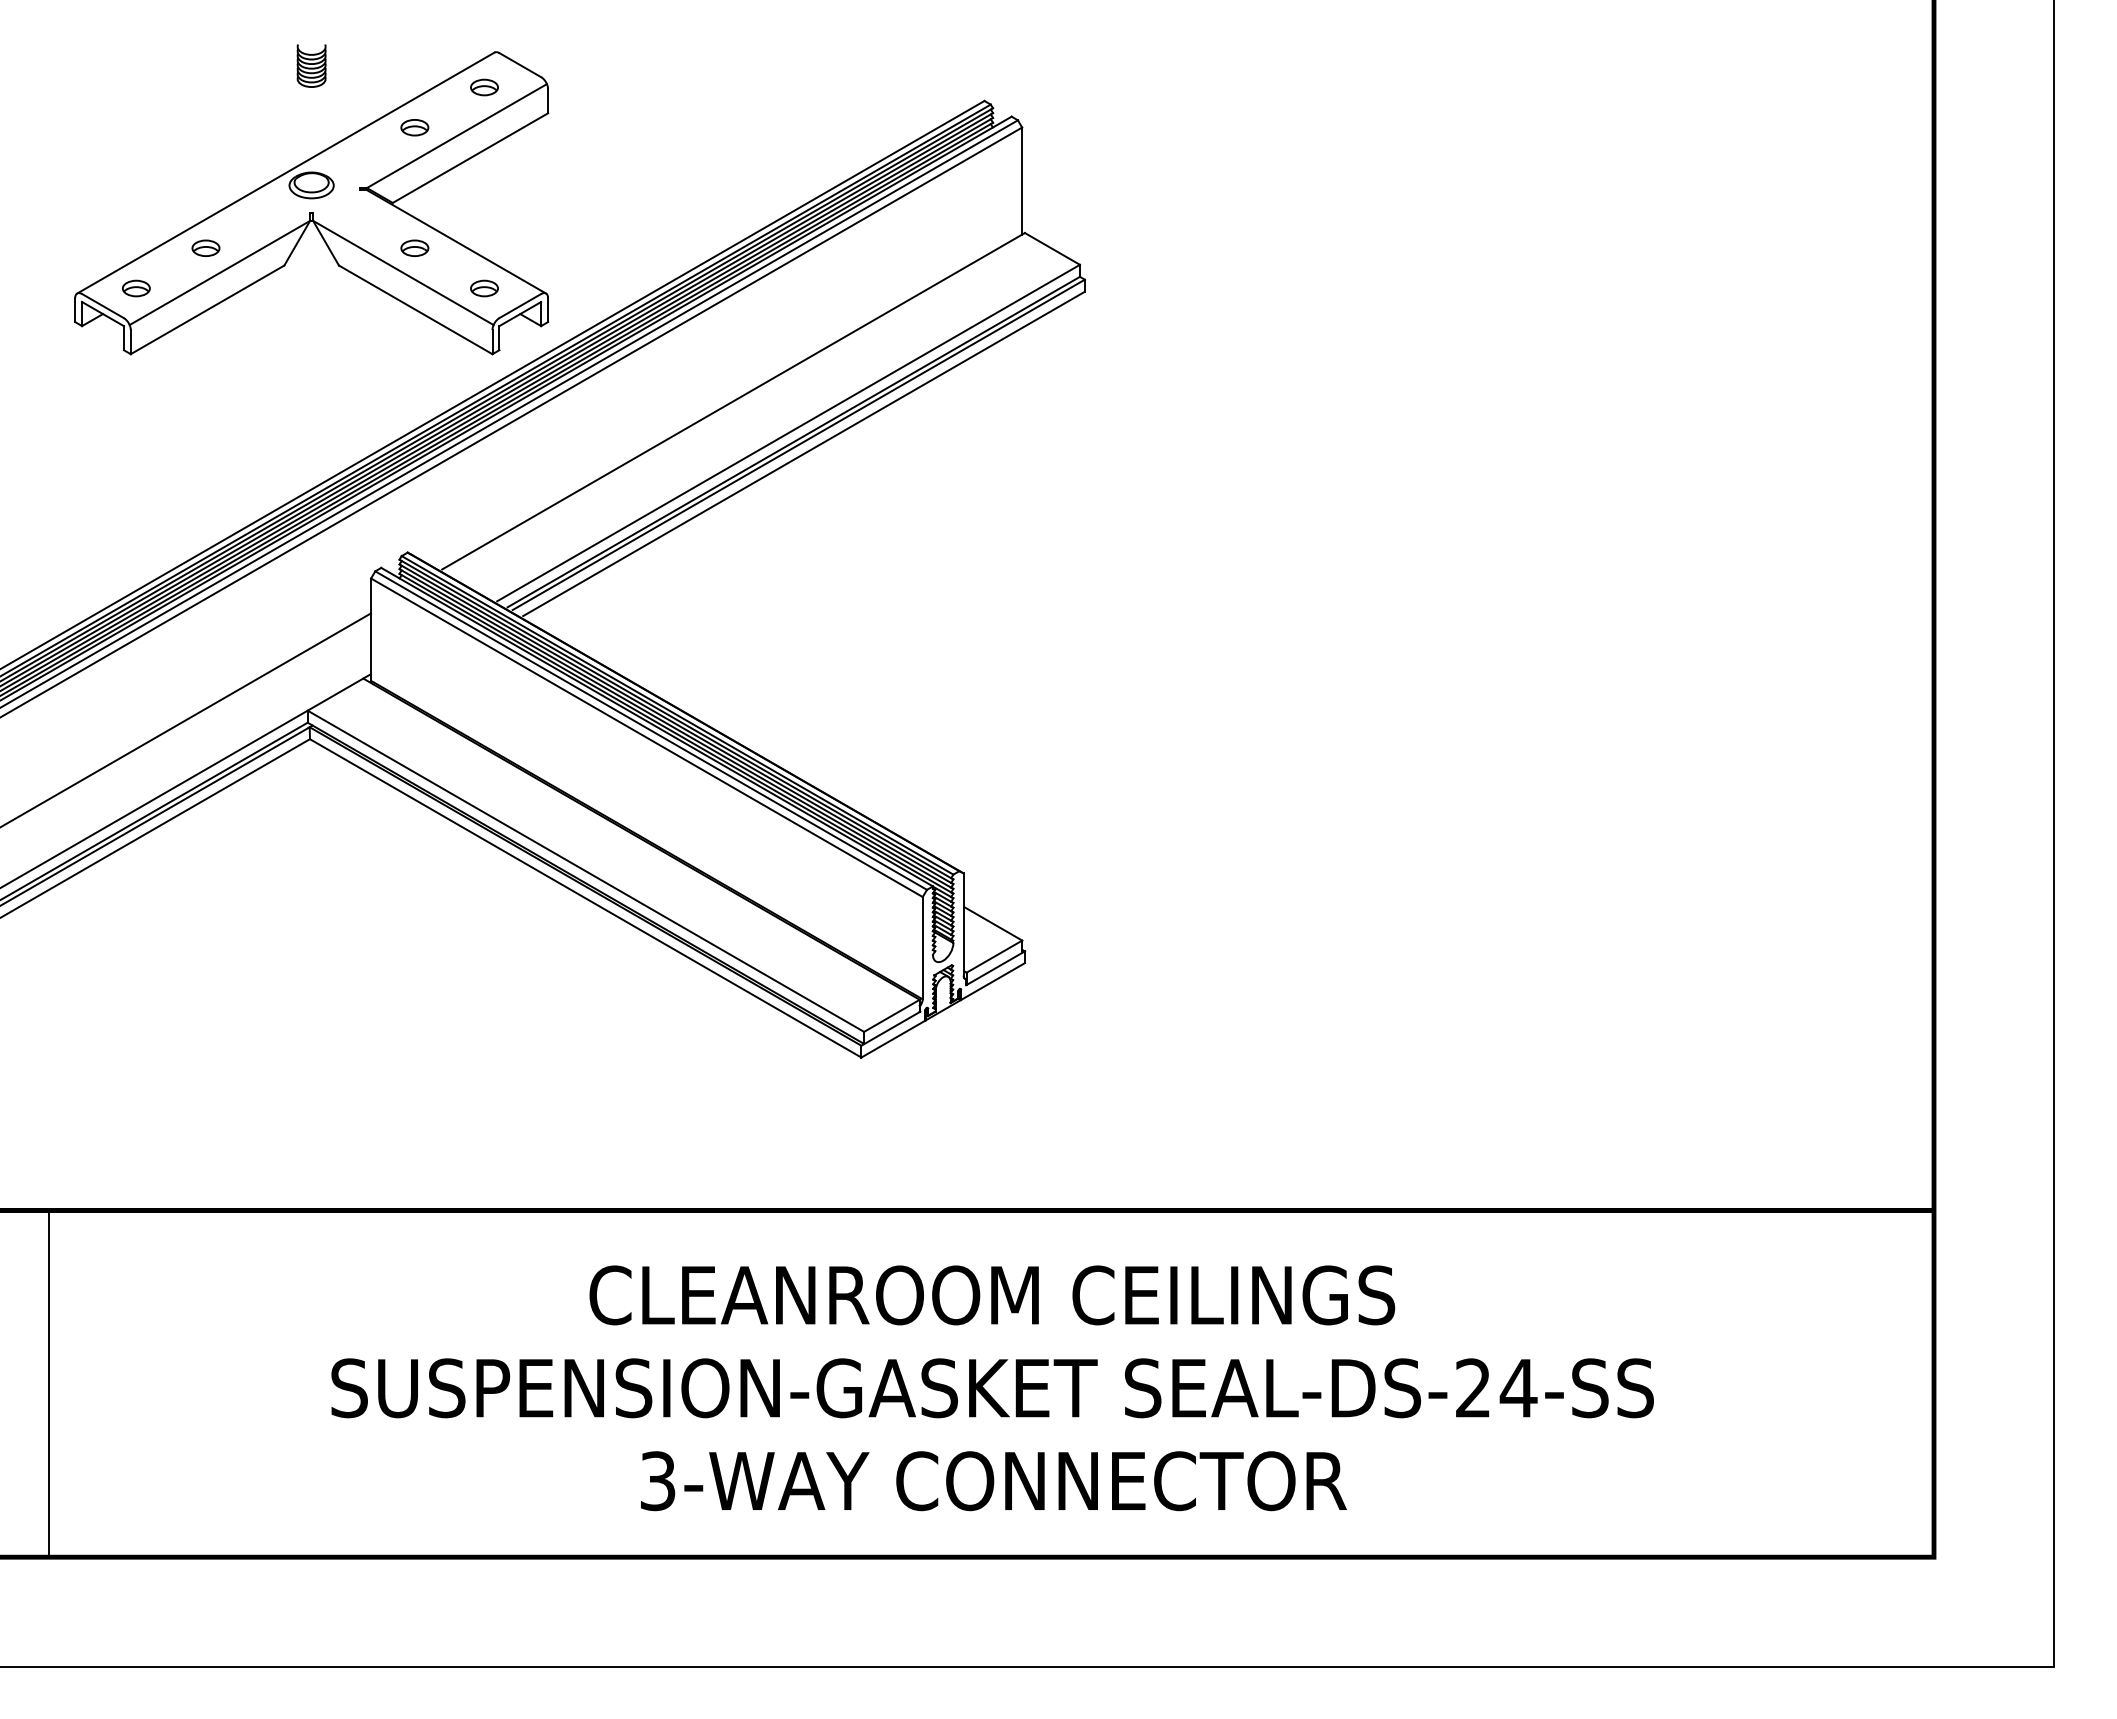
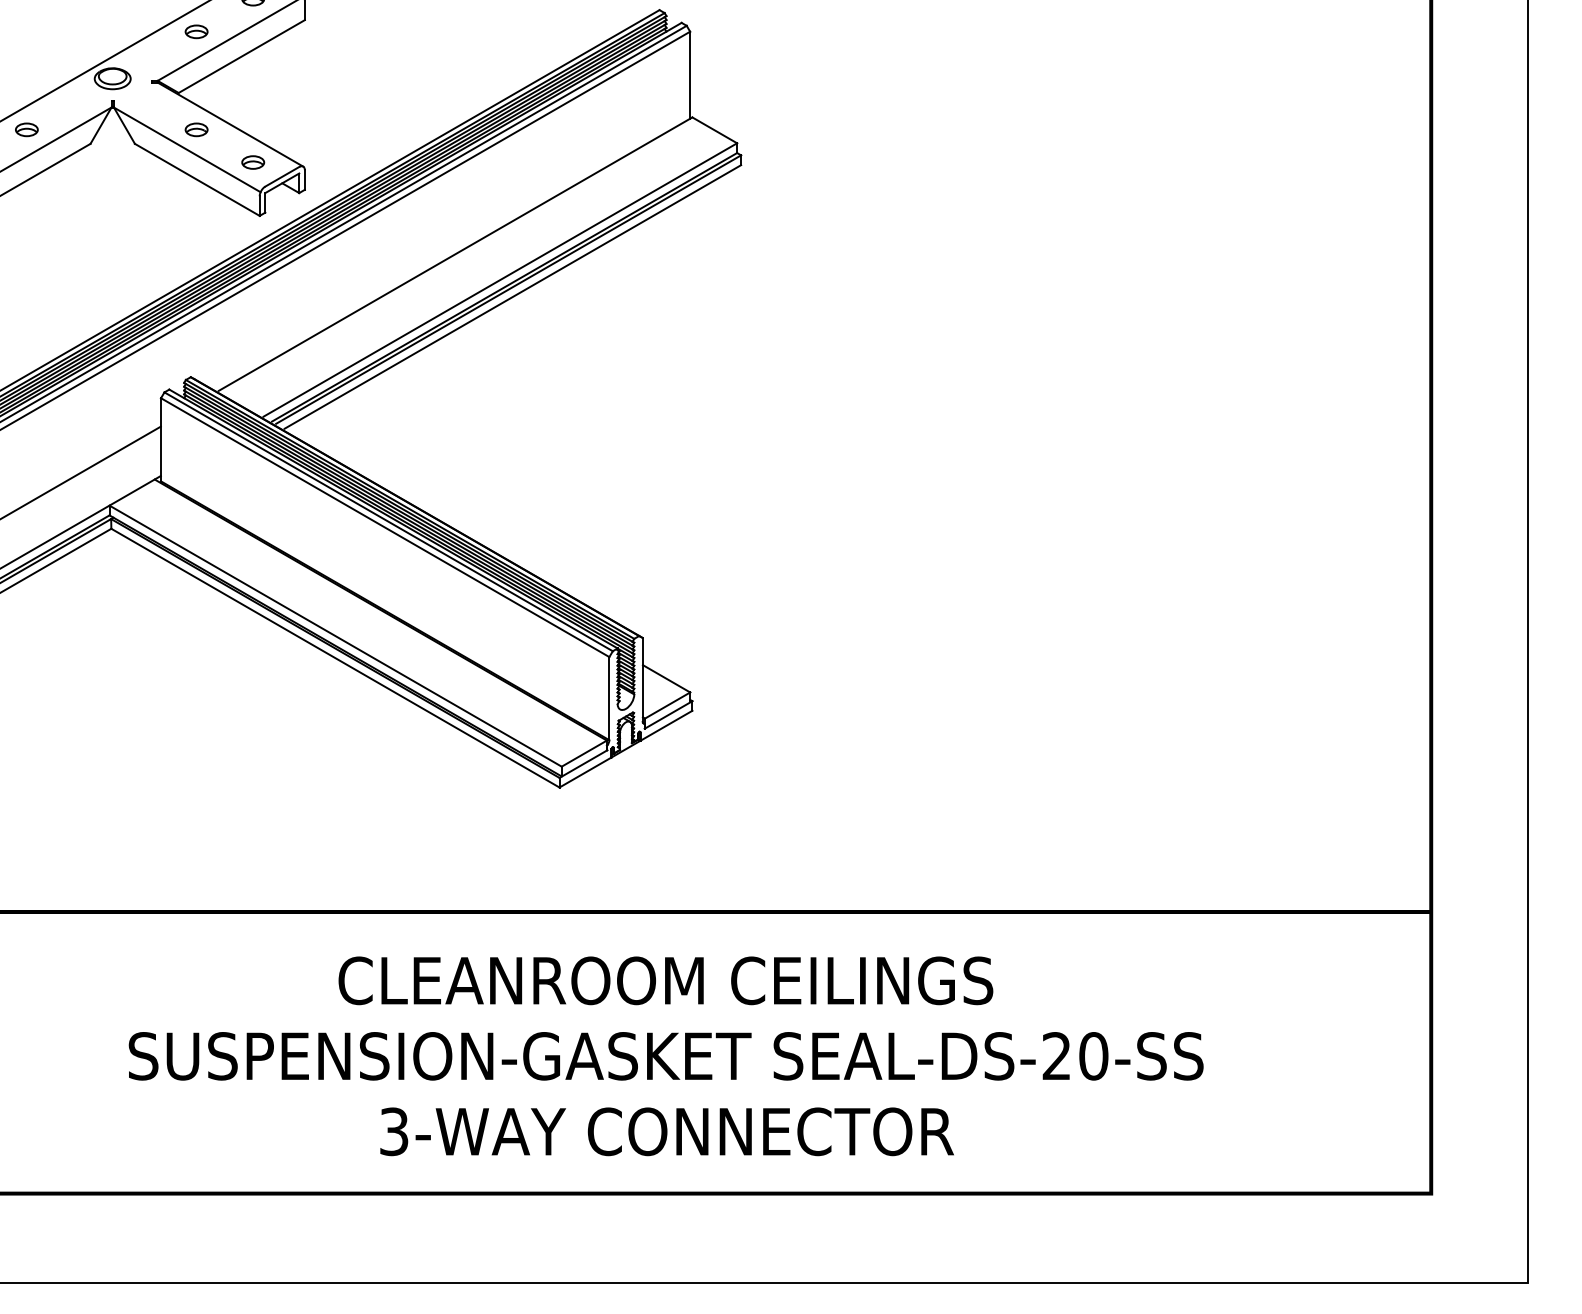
text: (1518, 1388) -> (1093, 1056), SEAL-DS-24-SS -> SEAL-DS-20-SS

